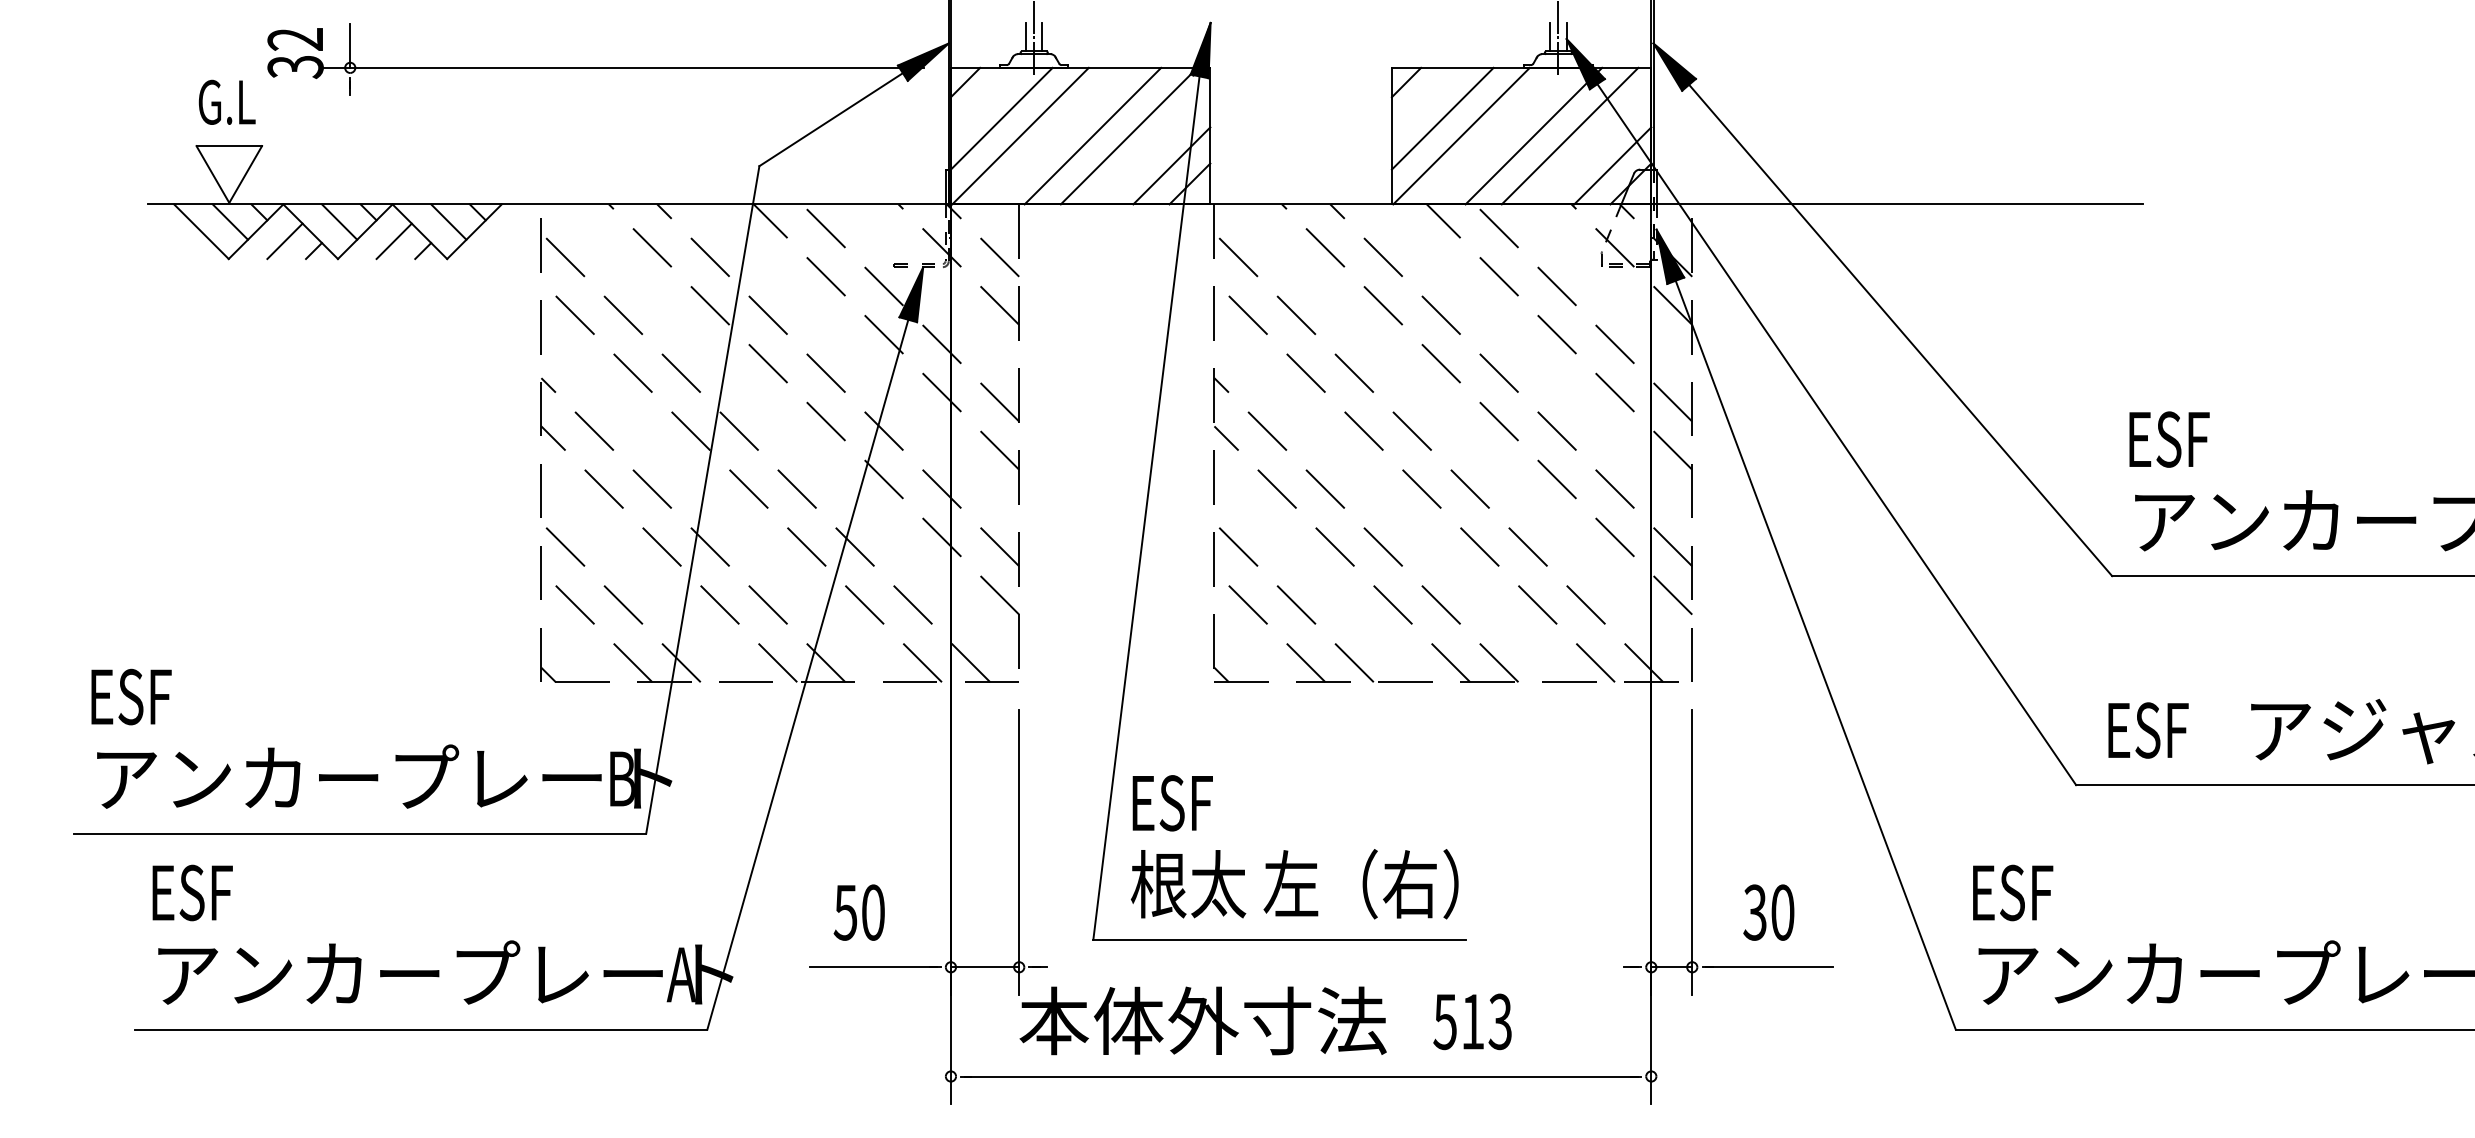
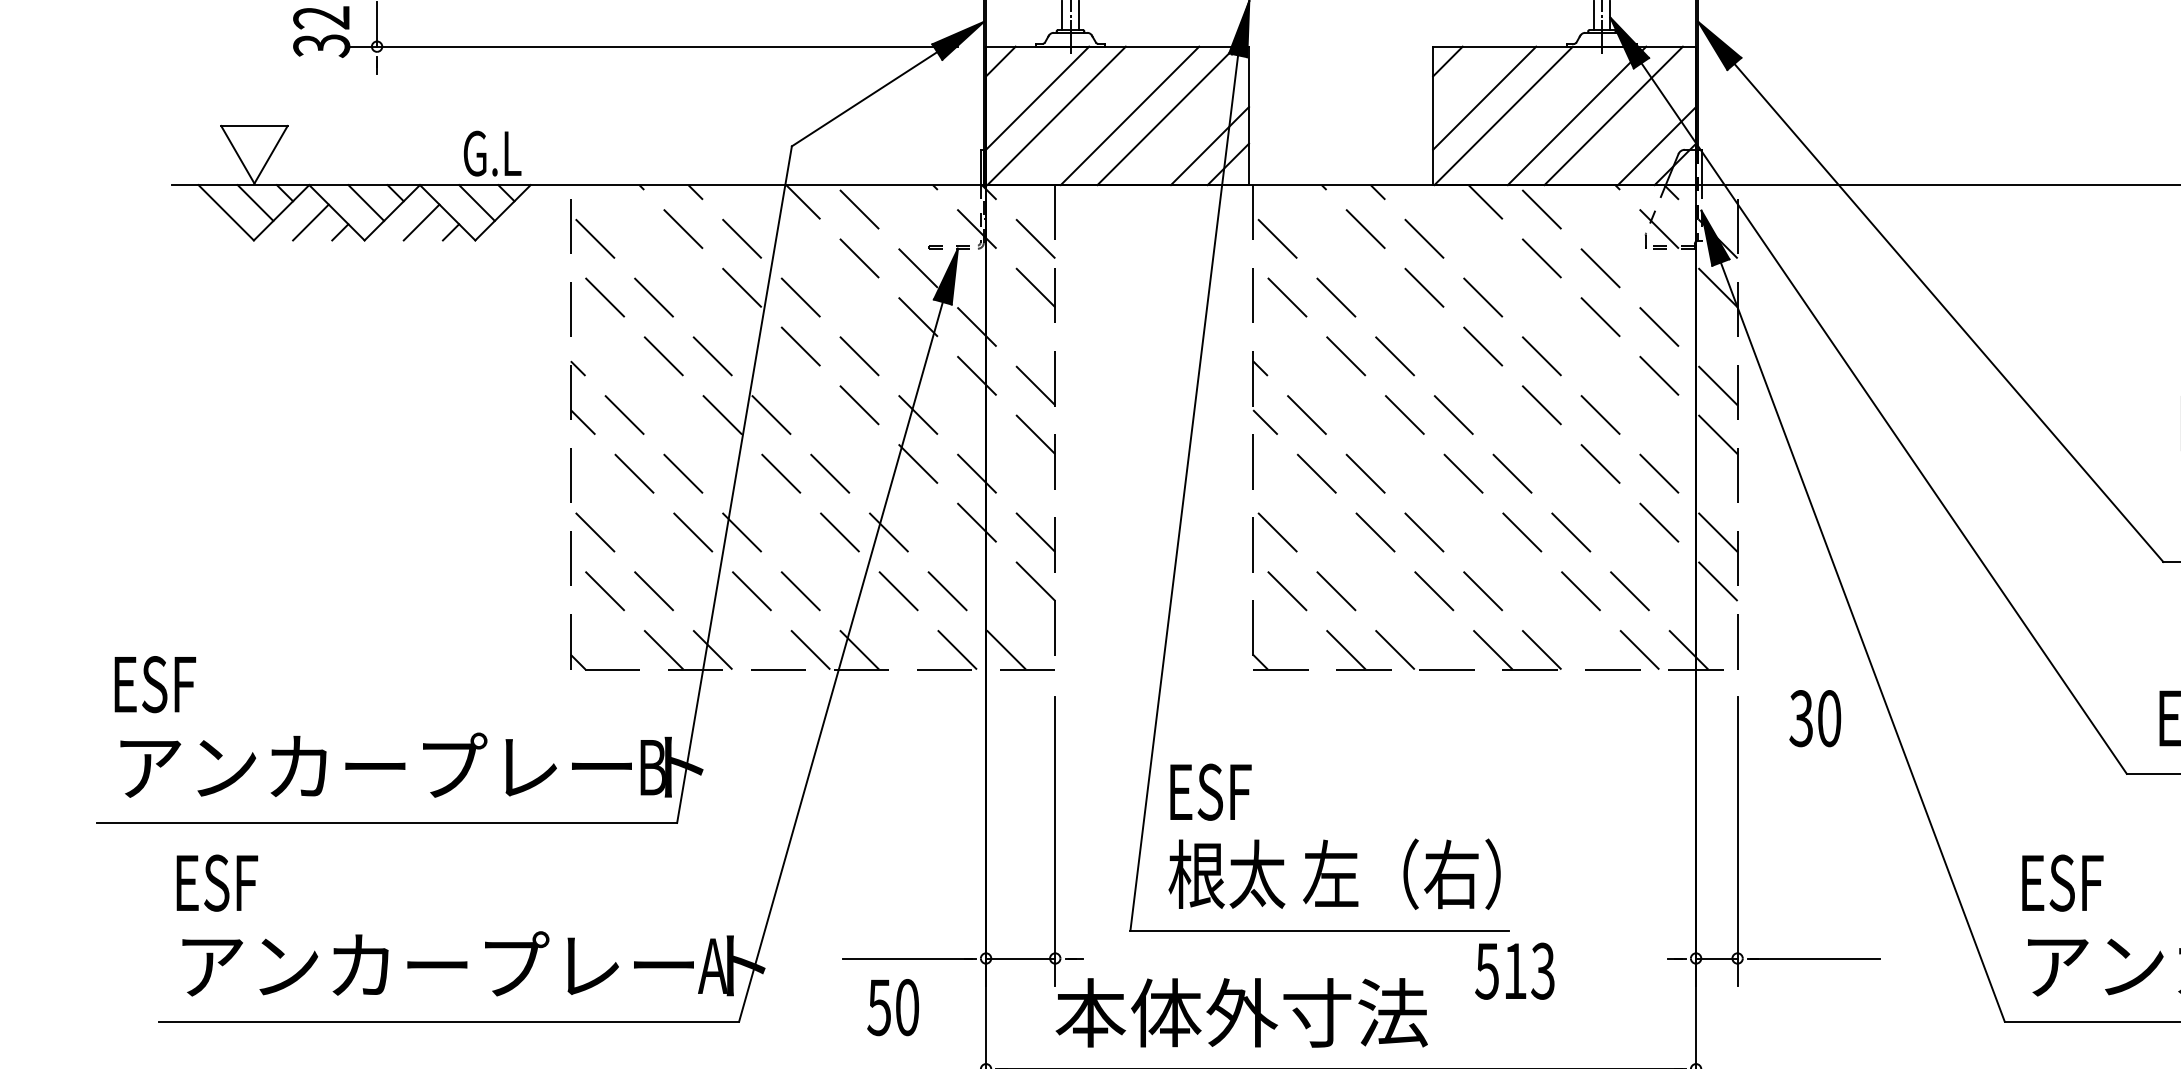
text: (226, 101) -> (491, 152), moved
text: (858, 912) -> (892, 1007), moved
text: (1768, 912) -> (1814, 718), moved
text: (1472, 1021) -> (1514, 970), moved

